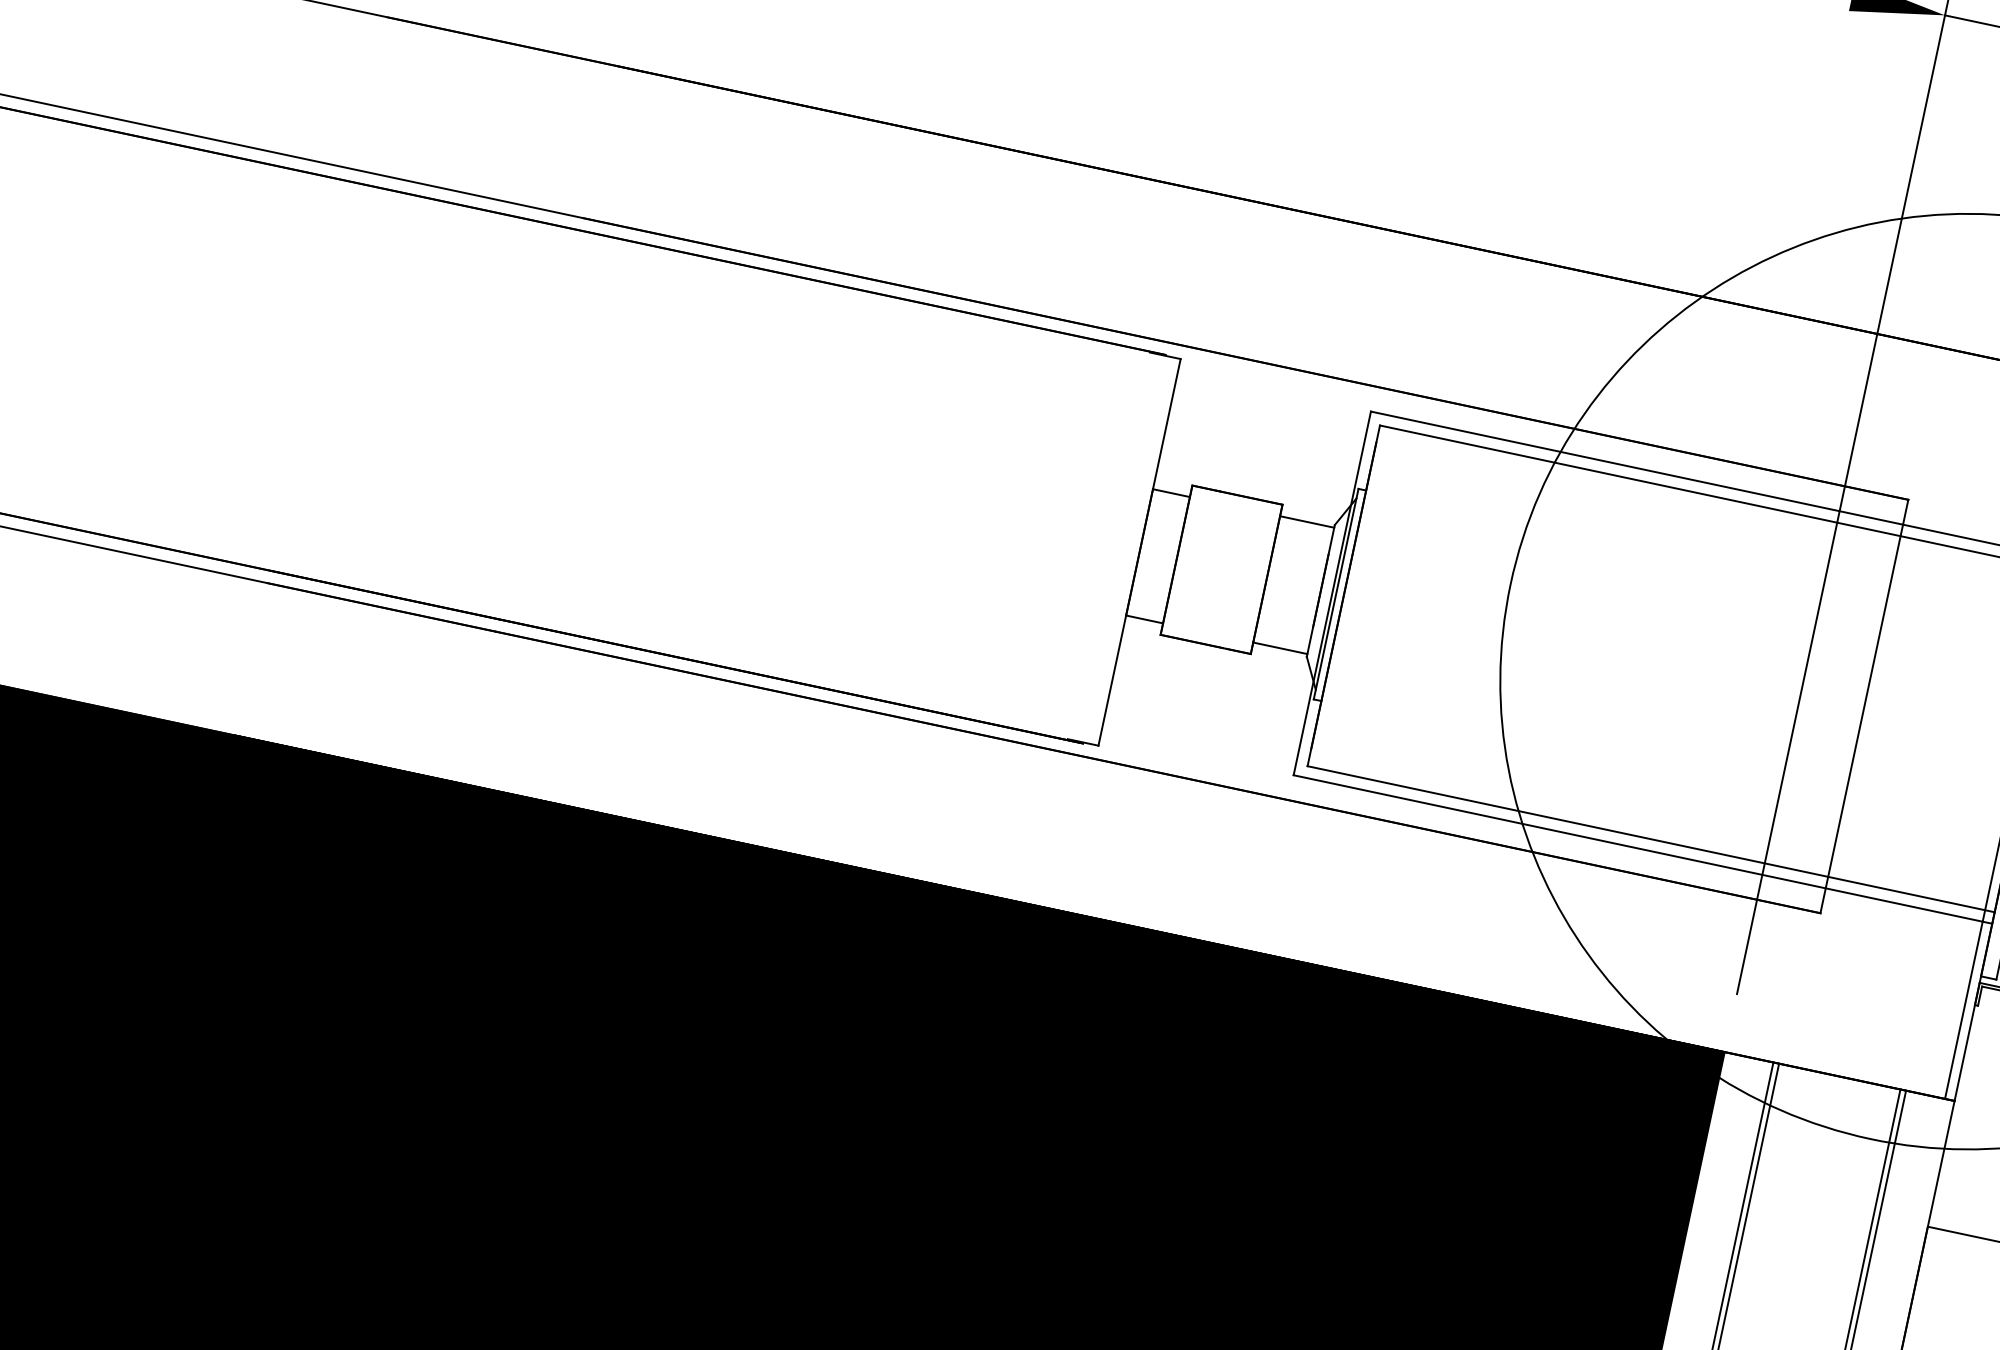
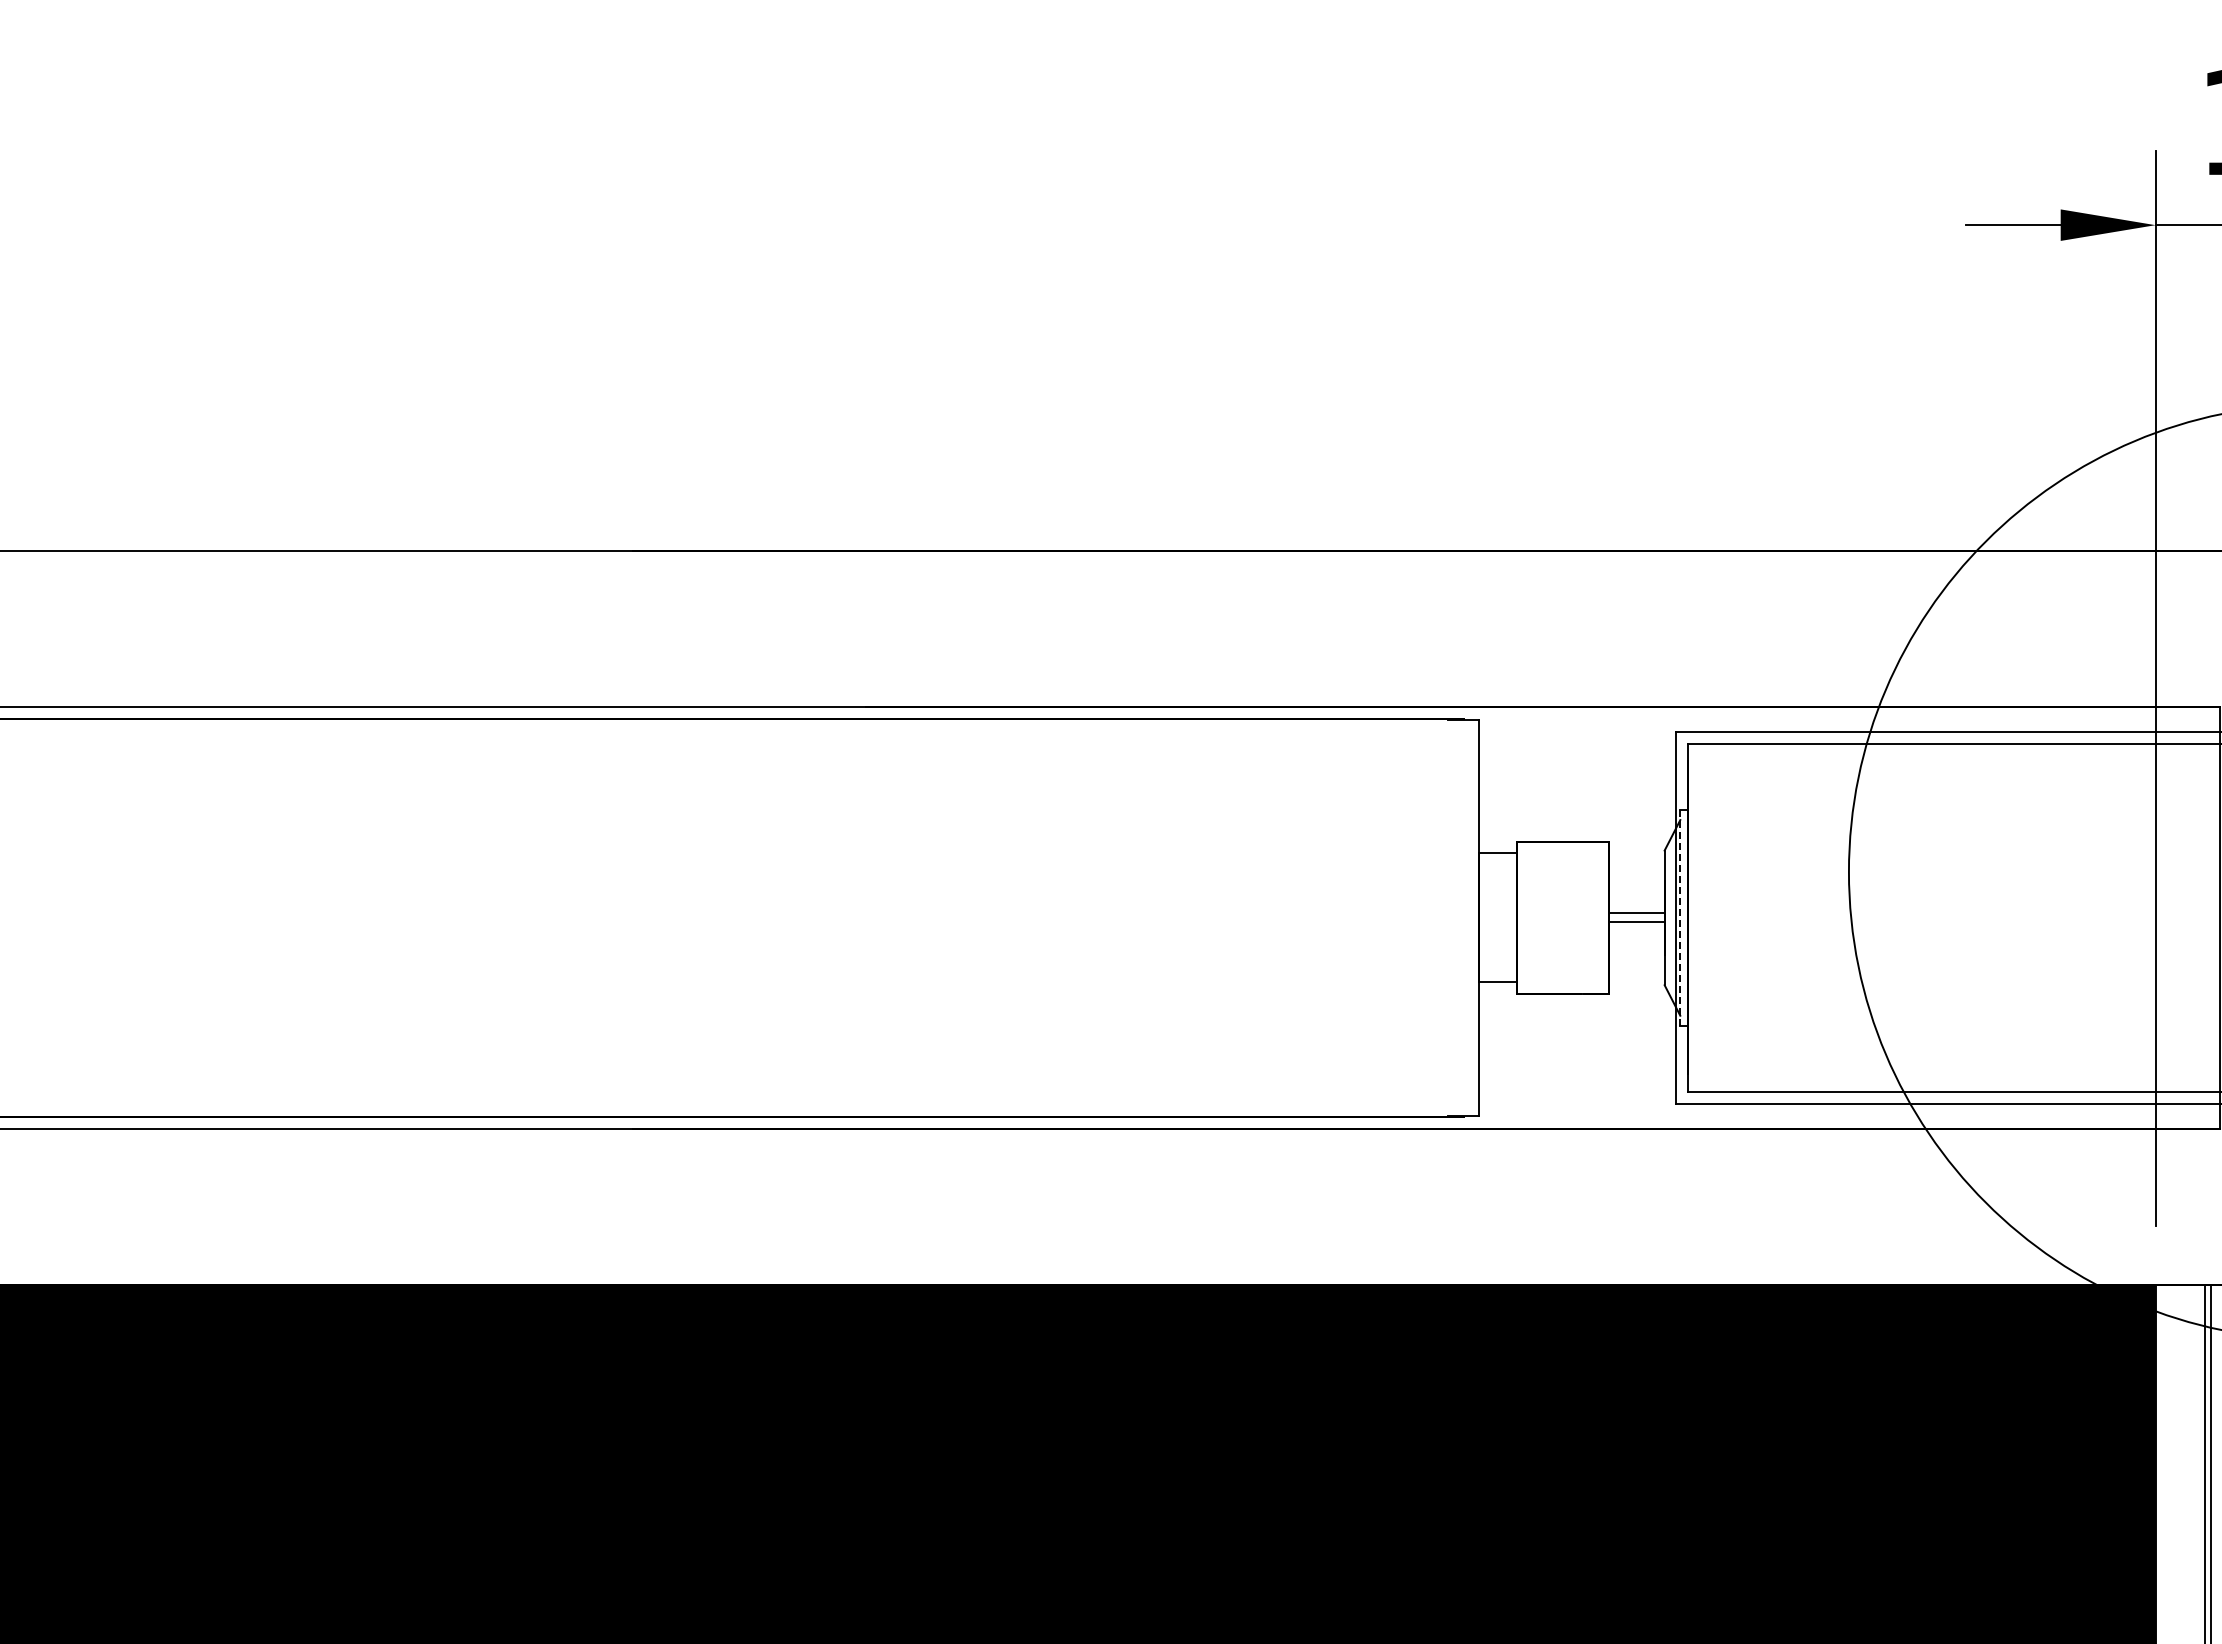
line: (1306, 522) -> (1636, 913), moved
line: (1336, 593) -> (1680, 917), solid -> dashed
line: (1279, 648) -> (1636, 922), moved

